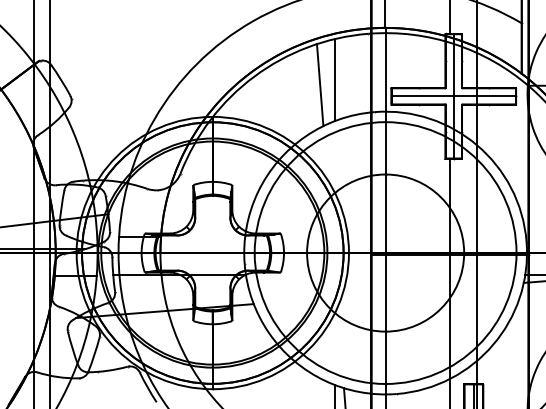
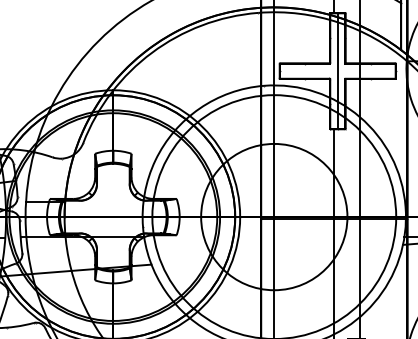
line: (335, 80) -> (227, 56), removed
line: (319, 85) -> (212, 61), removed
line: (453, 96) -> (337, 71), removed

